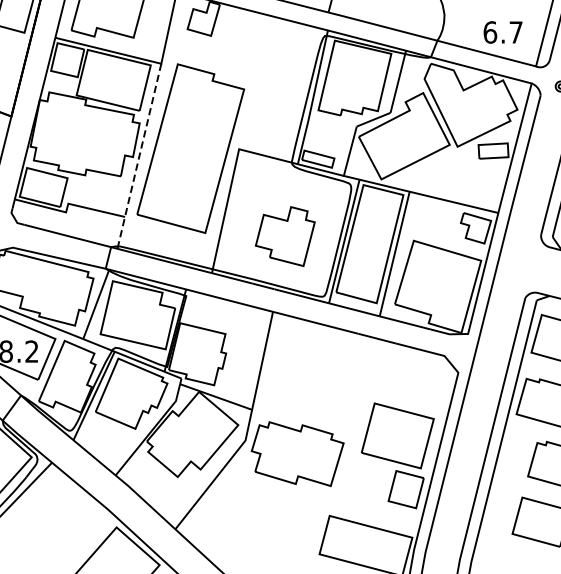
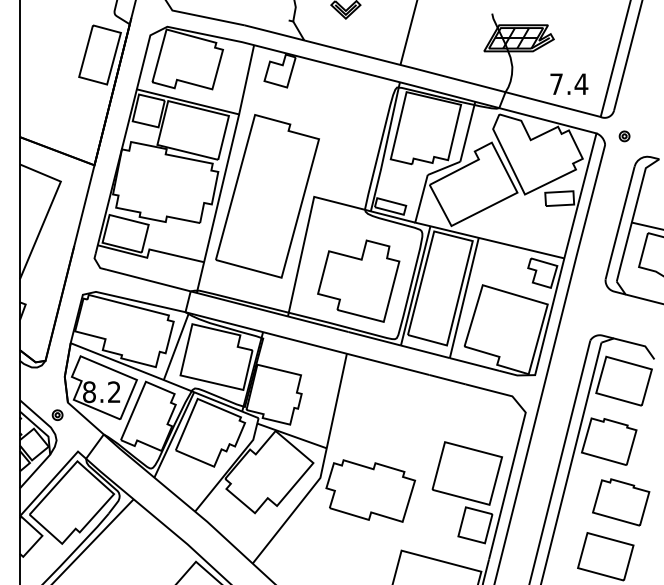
text: (503, 32) -> (569, 84), 6.7 -> 7.4
line: (138, 157) -> (217, 204), dashed -> solid
part: (285, 235) -> (358, 280), size x1.43

